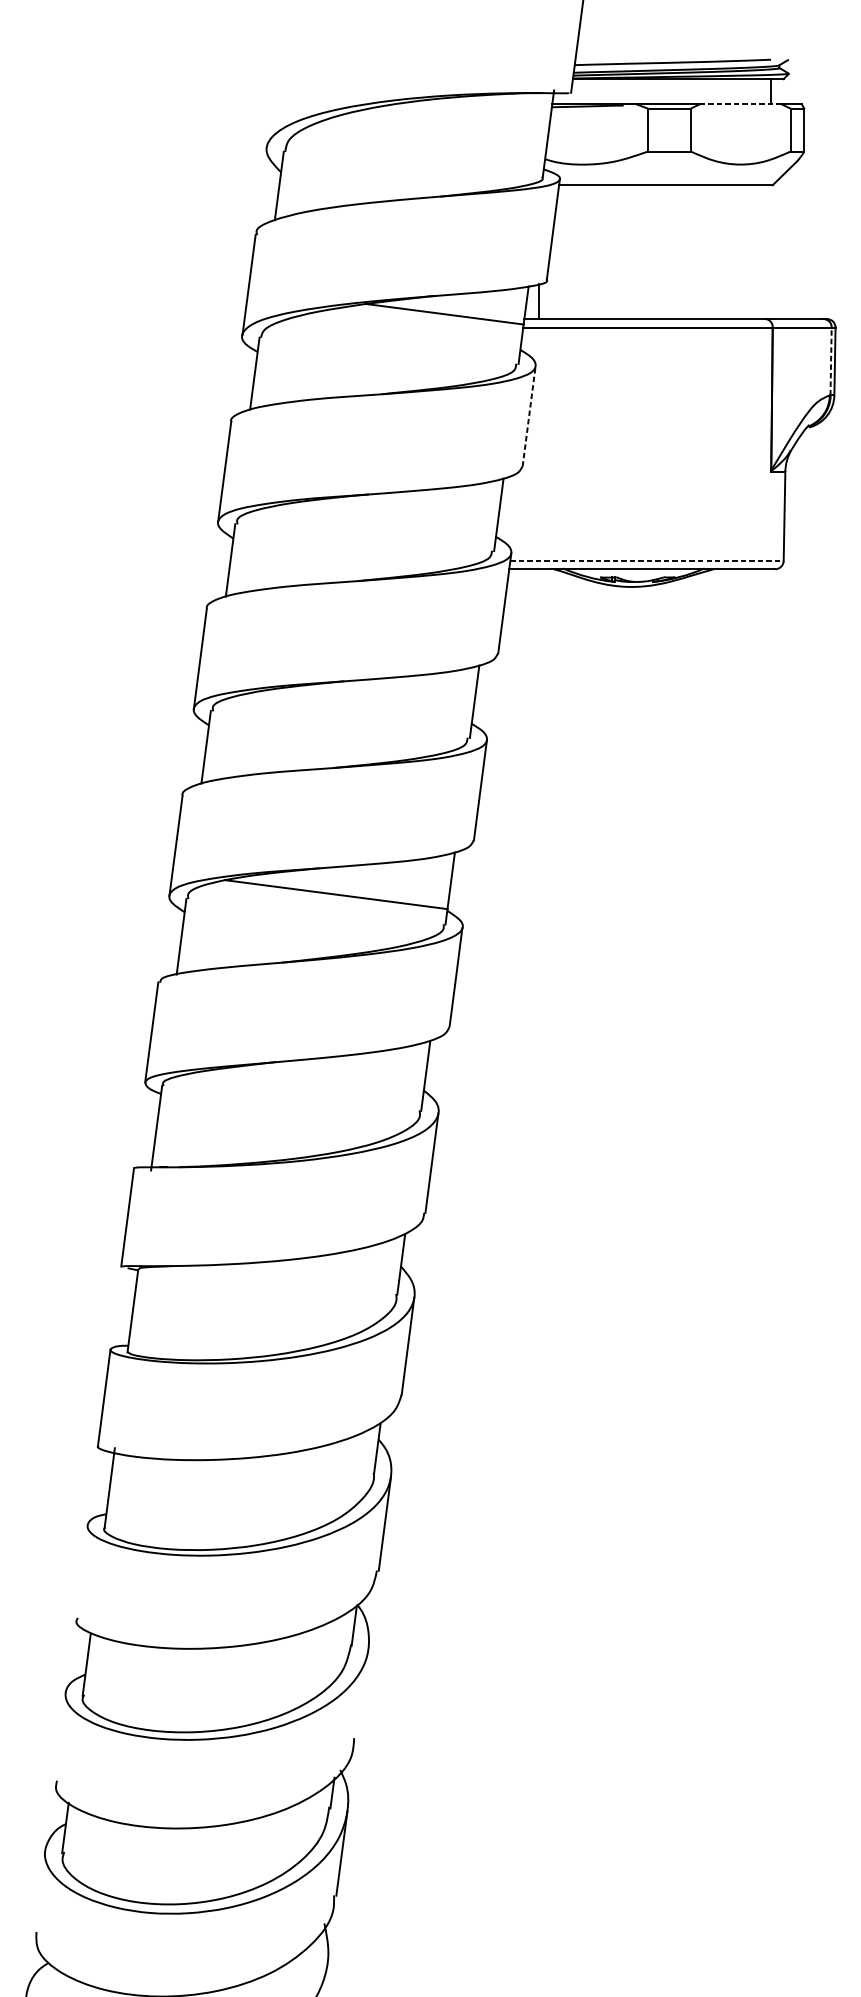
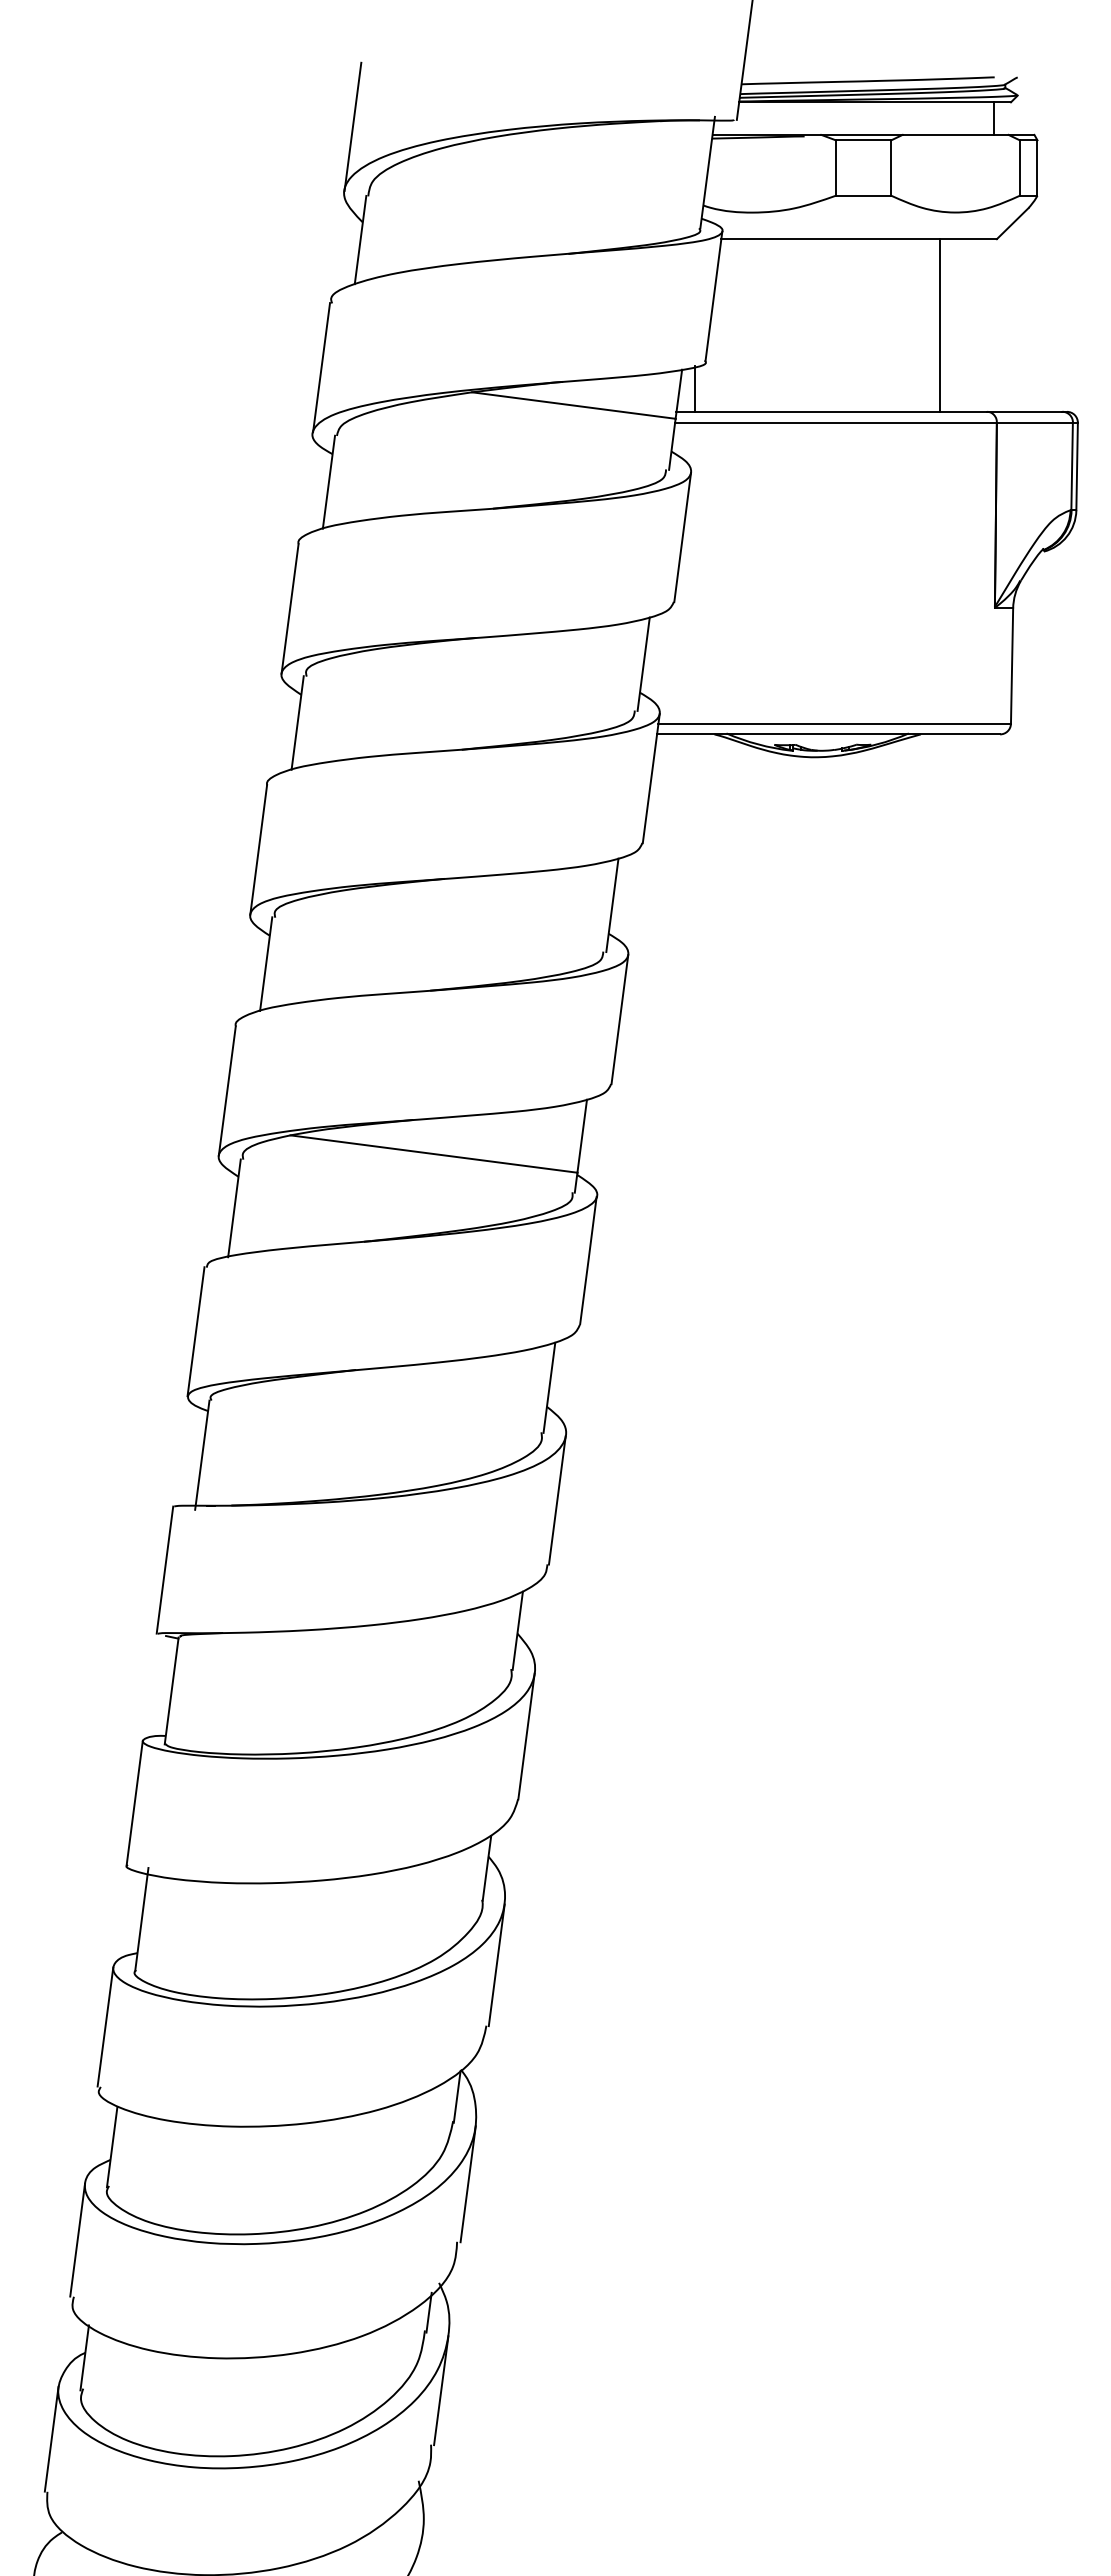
line: (273, 97) -> (352, 126), added
line: (740, 104) -> (955, 134), dashed -> solid
line: (729, 252) -> (940, 325), added
line: (831, 361) -> (1072, 466), dashed -> solid
line: (528, 416) -> (682, 537), dashed -> solid
line: (647, 560) -> (835, 723), dashed -> solid
line: (81, 1571) -> (105, 2026), added
line: (362, 1693) -> (467, 2184), added
line: (59, 1736) -> (77, 2239), added
line: (39, 1890) -> (51, 2438), added

